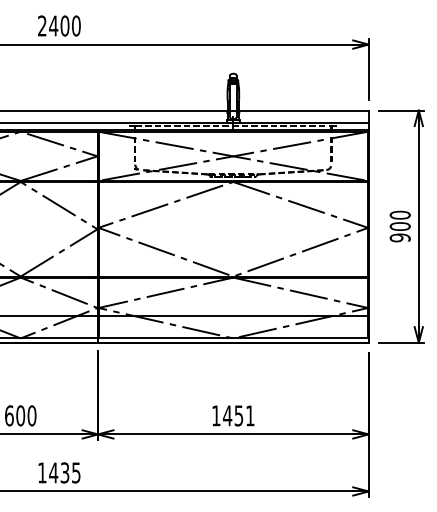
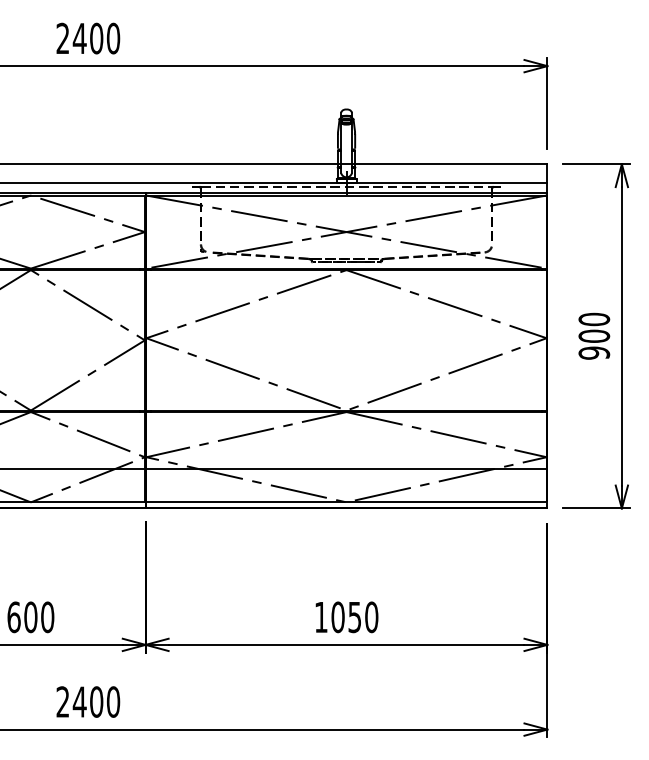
text: (238, 415) -> (354, 616), 1451 -> 1050
text: (59, 472) -> (88, 701), 1435 -> 2400

